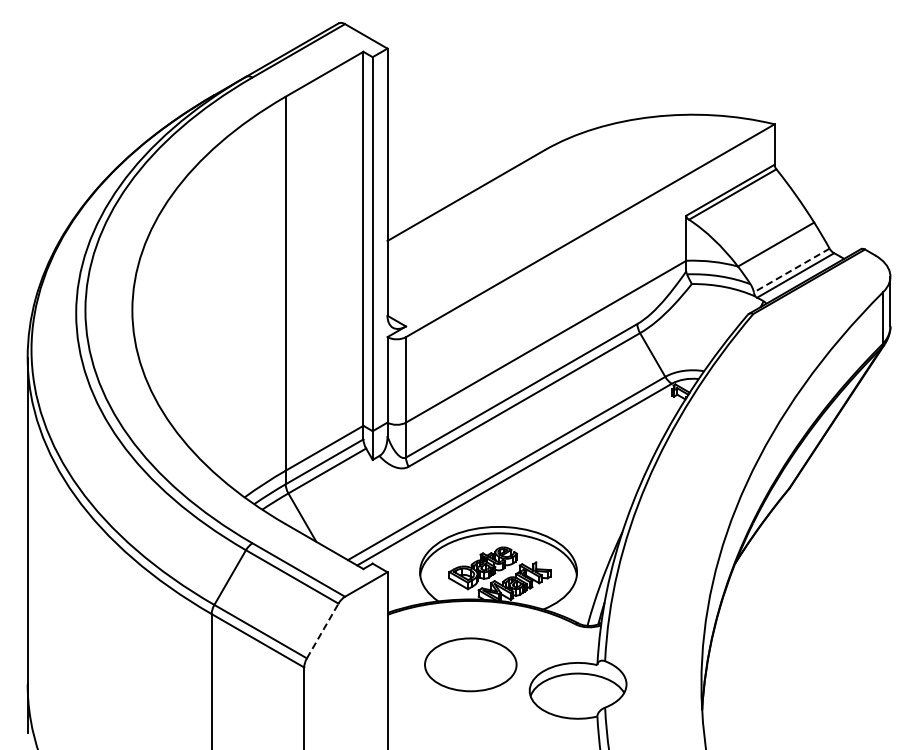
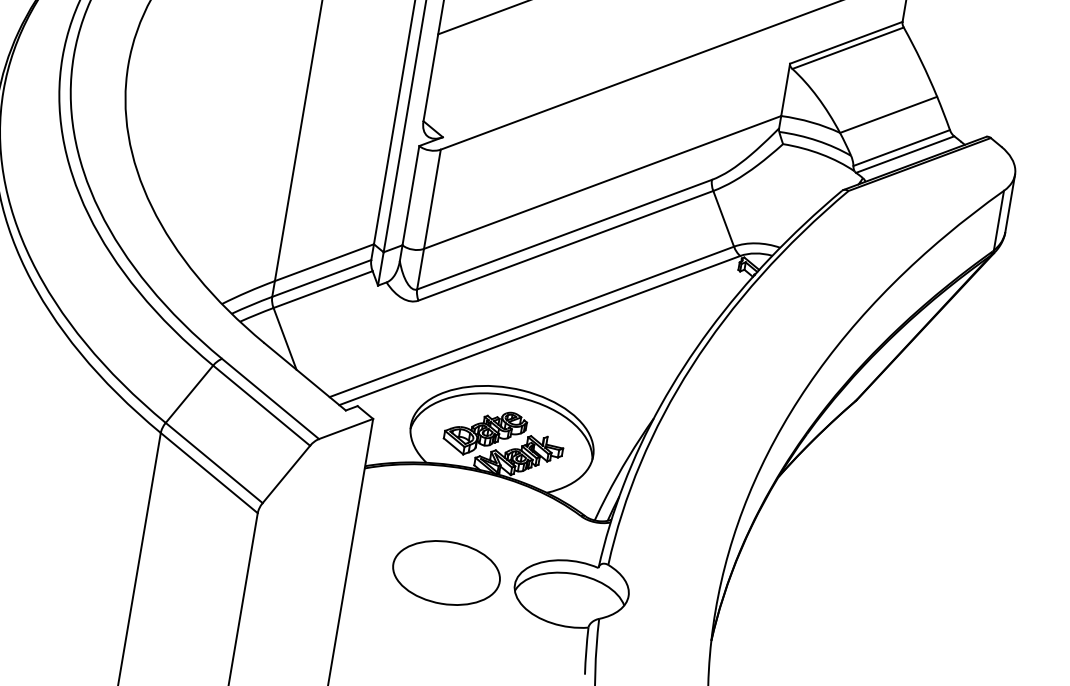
line: (791, 270) -> (901, 147), dashed -> solid
line: (322, 631) -> (286, 474), dashed -> solid
part: (470, 664) -> (446, 572), moved

